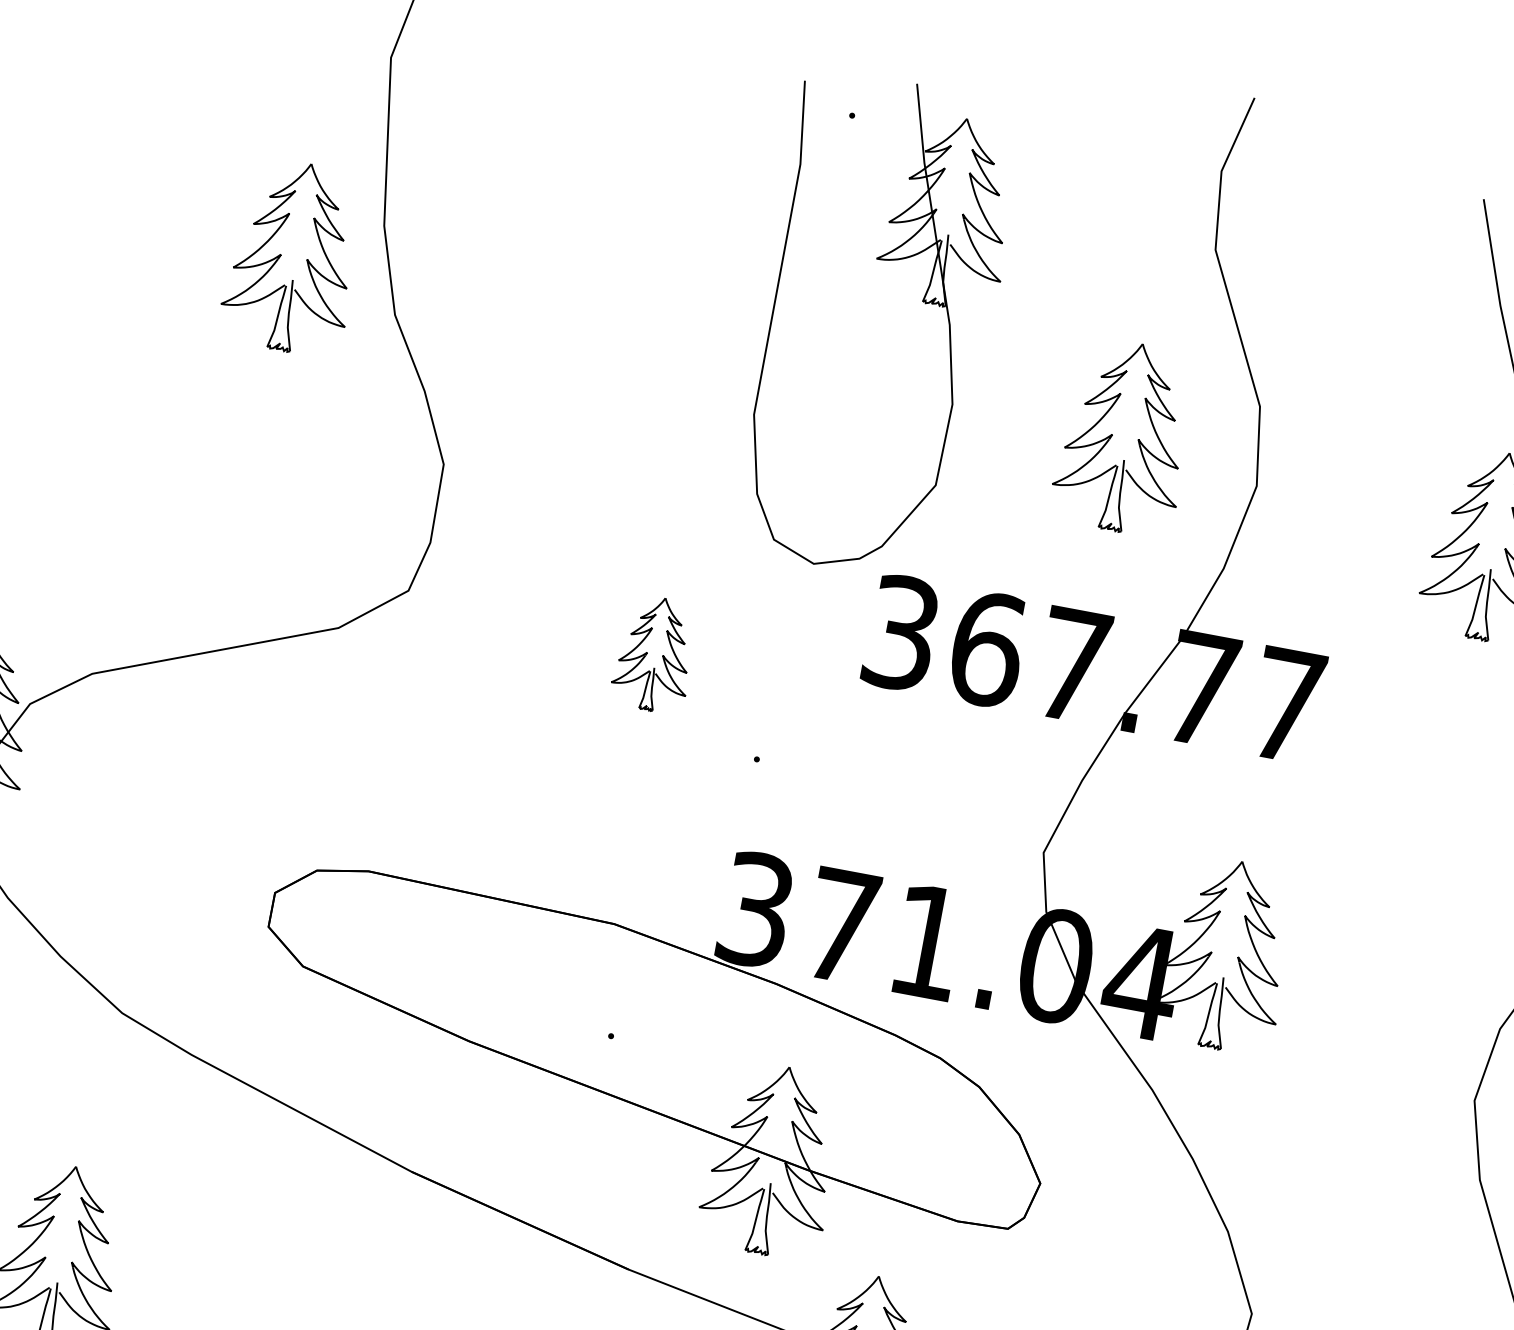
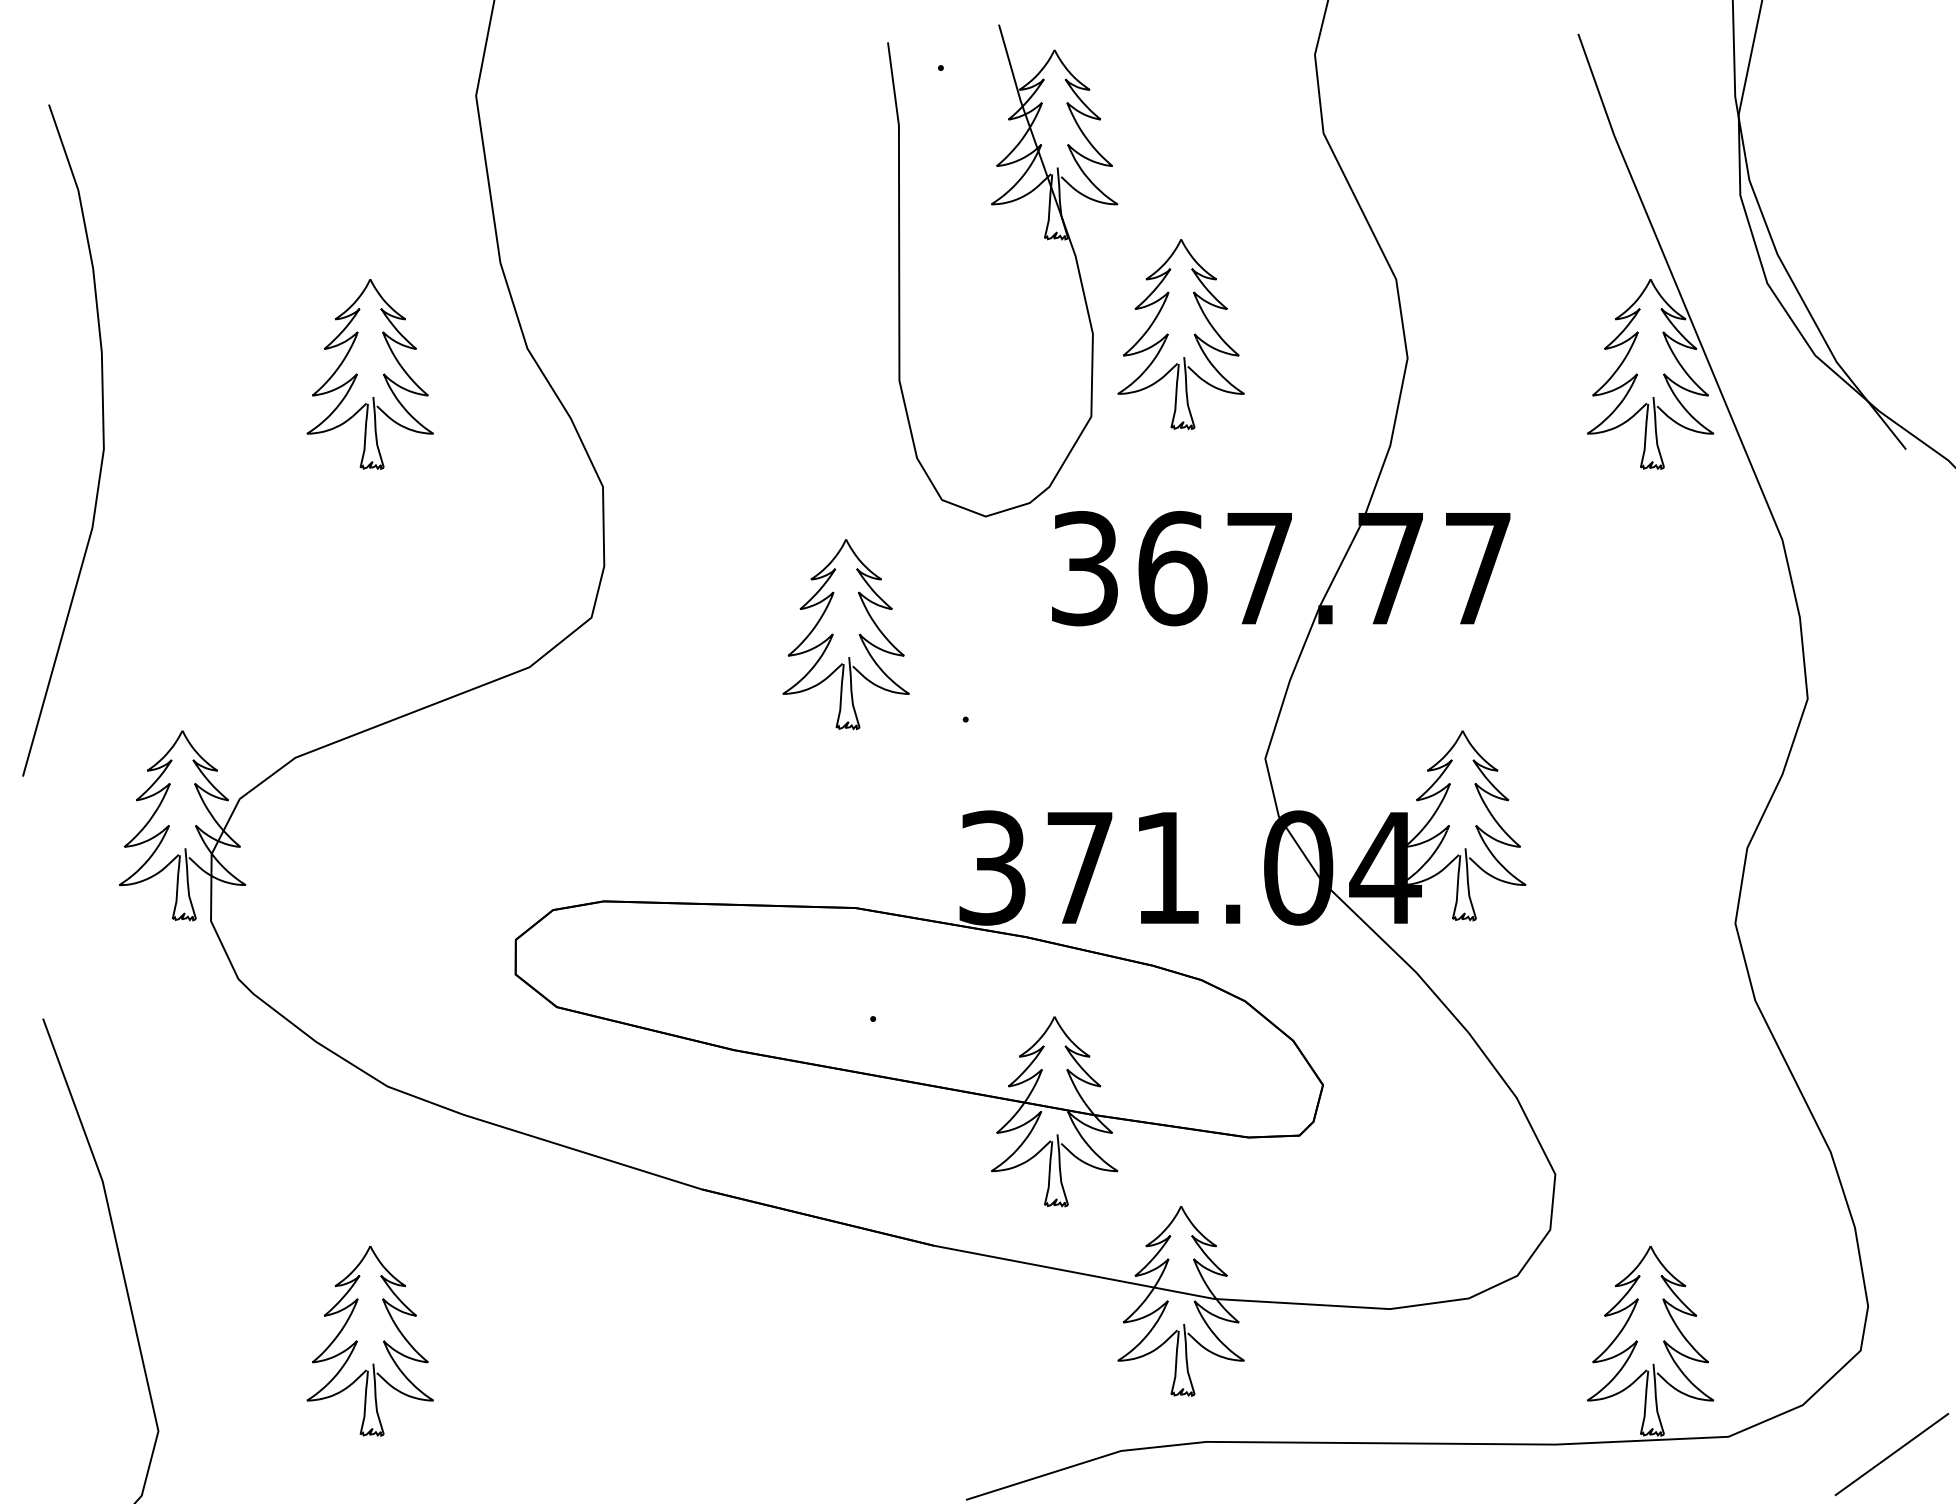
part: (293, 257) -> (369, 374), moved
part: (1124, 437) -> (1180, 334), moved
part: (654, 653) -> (845, 634), size x1.67

